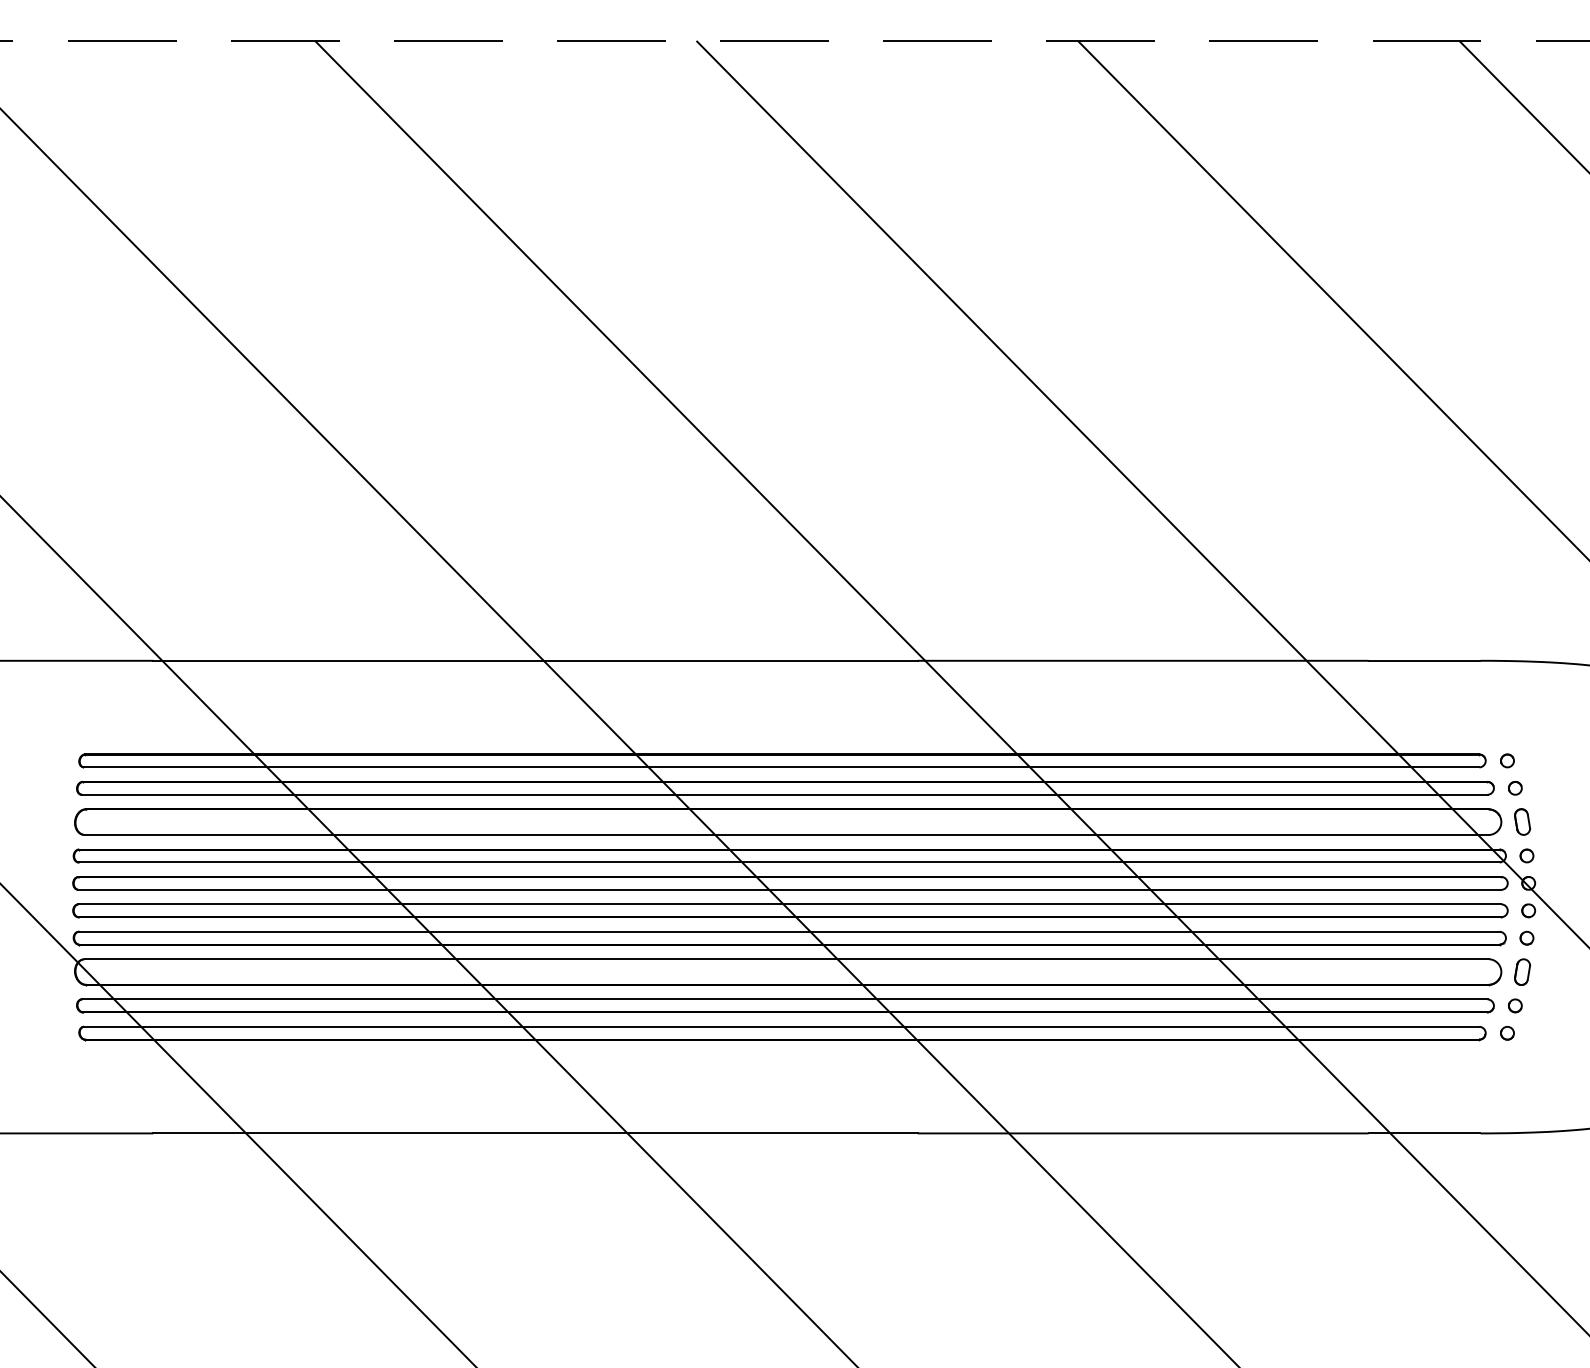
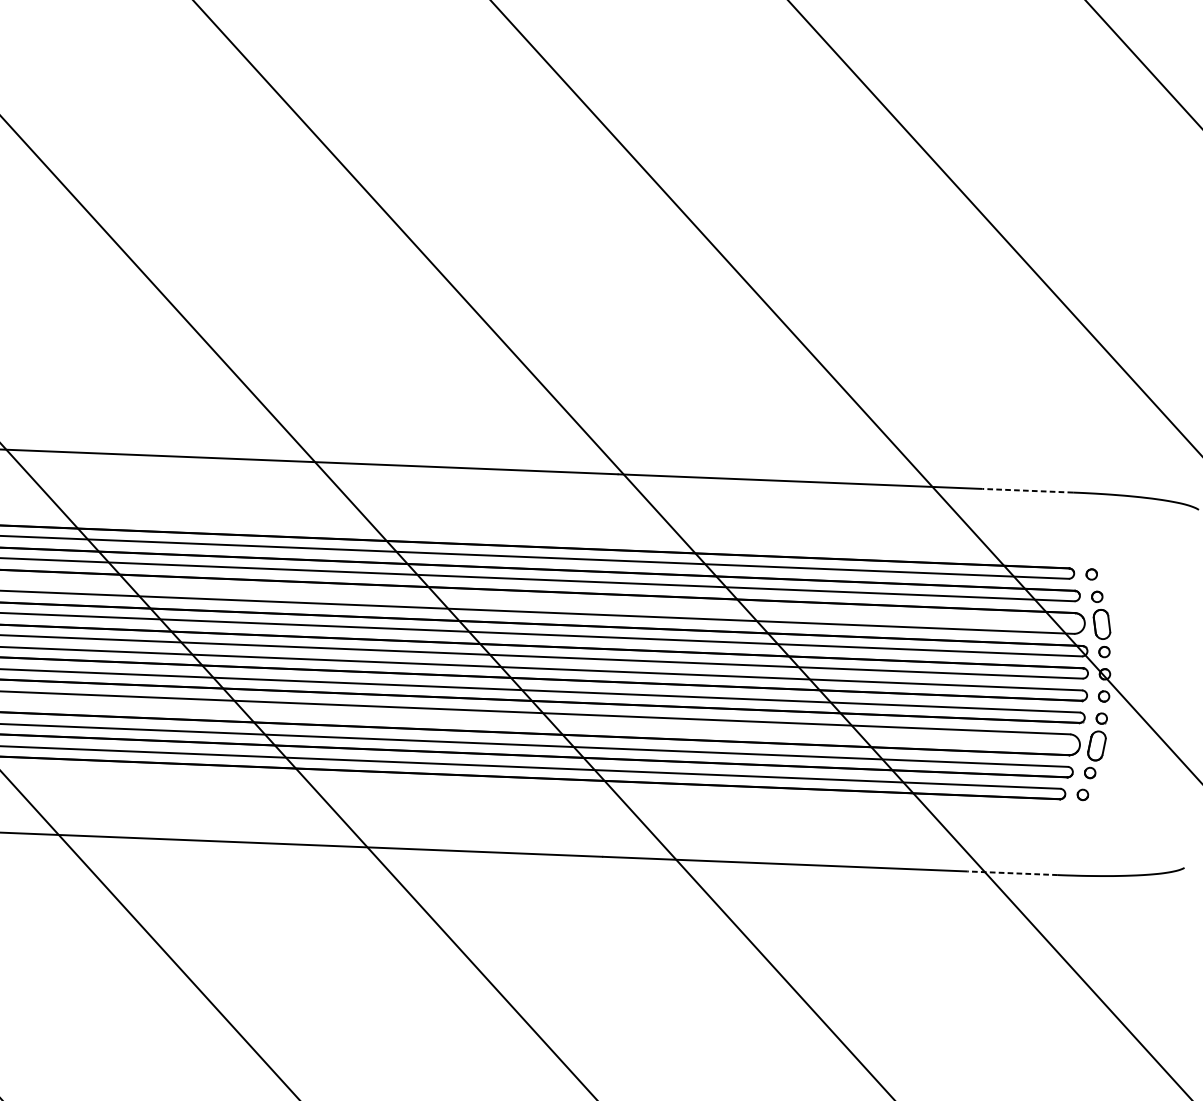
line: (1424, 660) -> (1027, 490), solid -> dashed
part: (1522, 821) -> (1101, 624), size x1.4
part: (1522, 971) -> (1097, 745), size x1.4
line: (1424, 1133) -> (1012, 873), solid -> dashed

